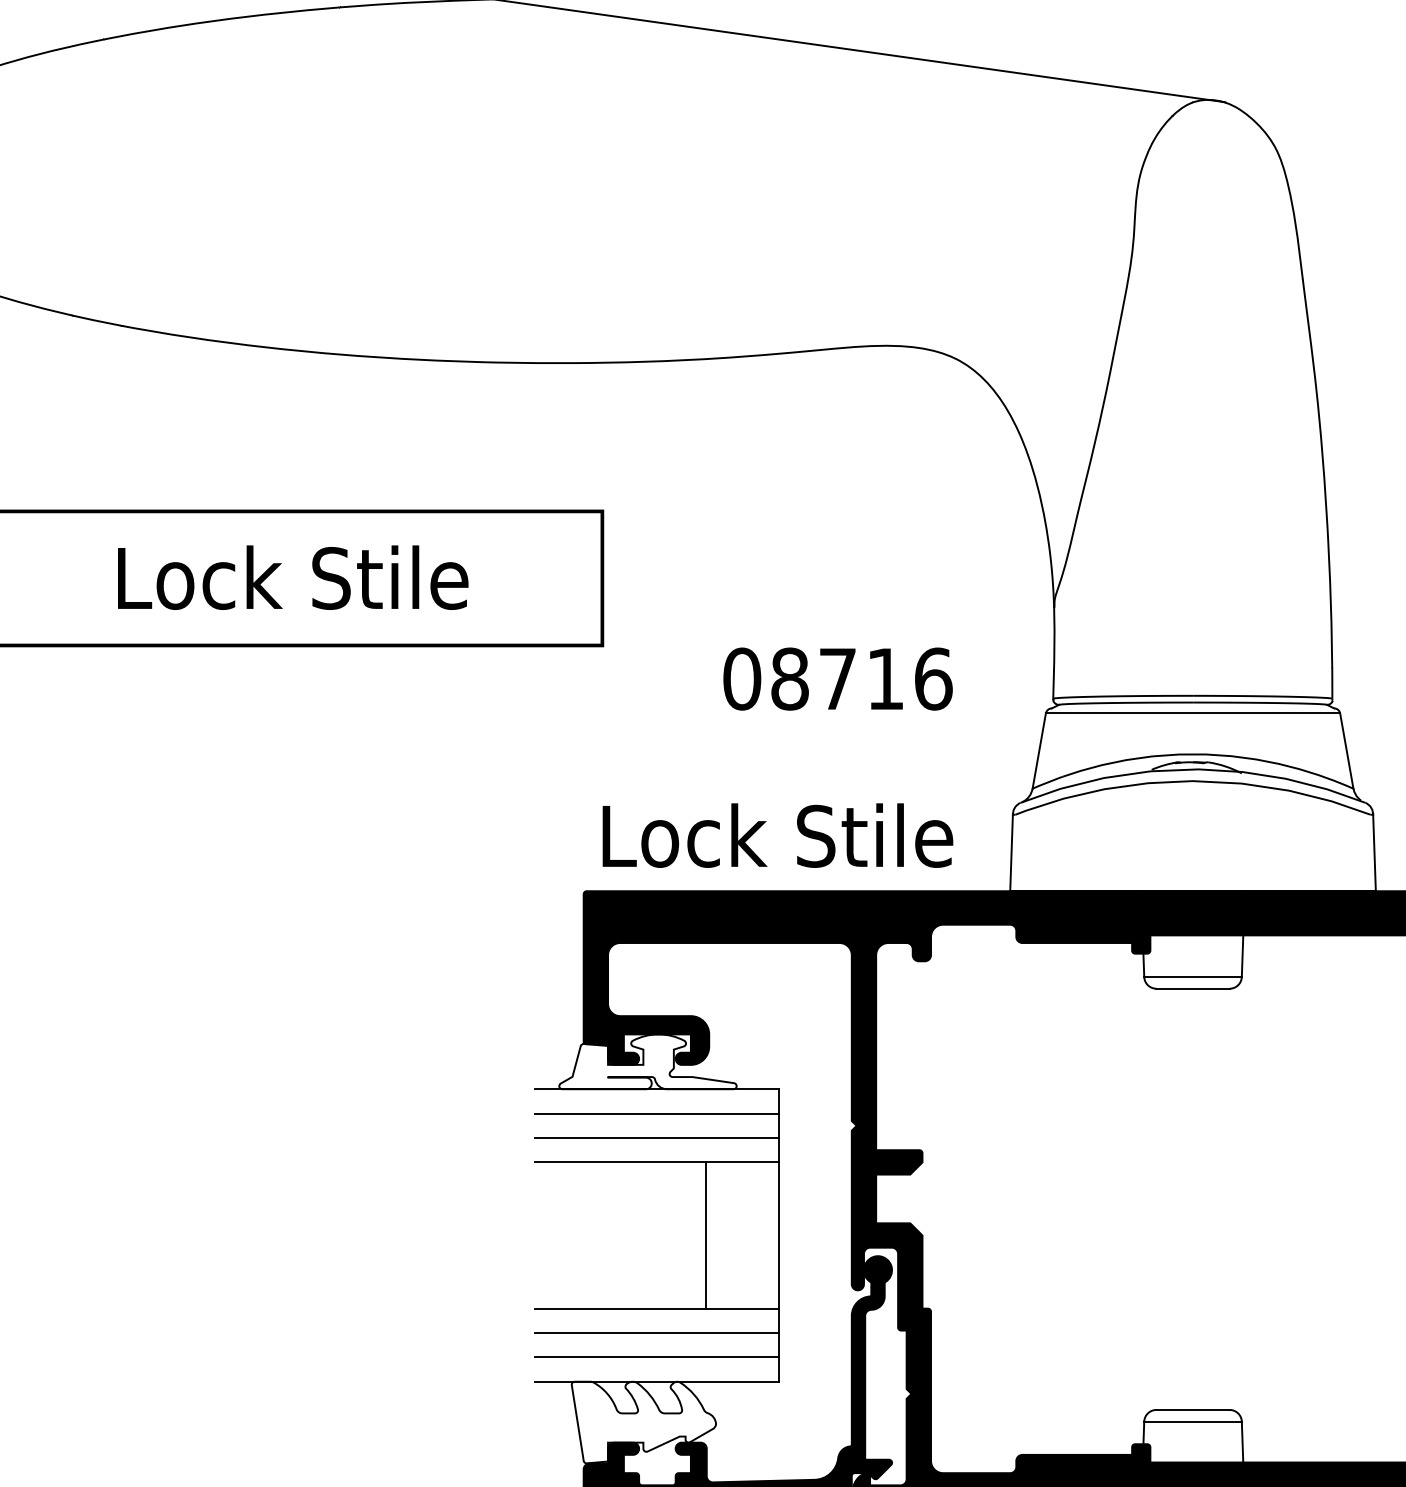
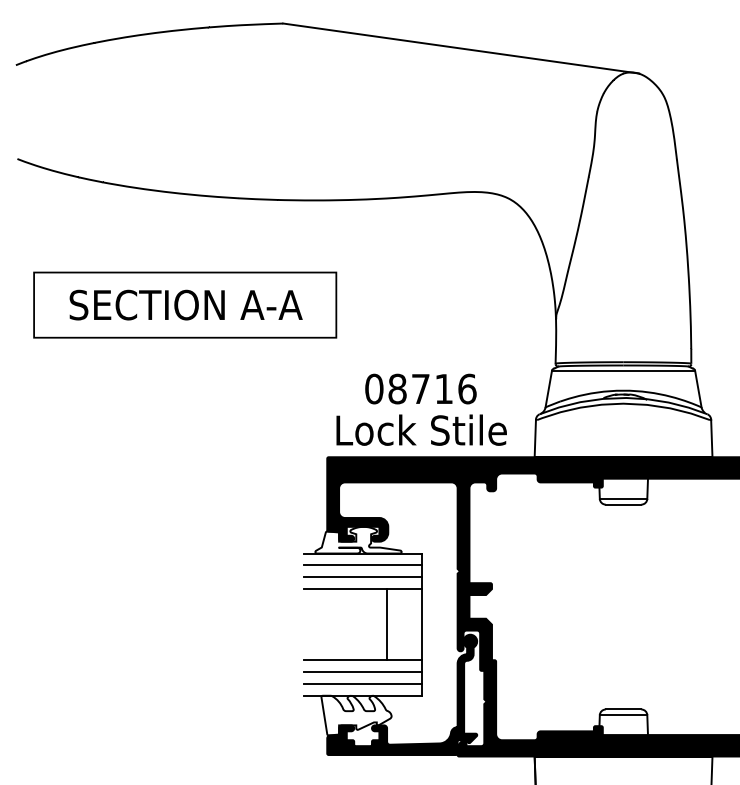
text: (292, 577) -> (185, 304), Lock Stile -> SECTION A-A
text: (837, 677) -> (420, 388), moved

